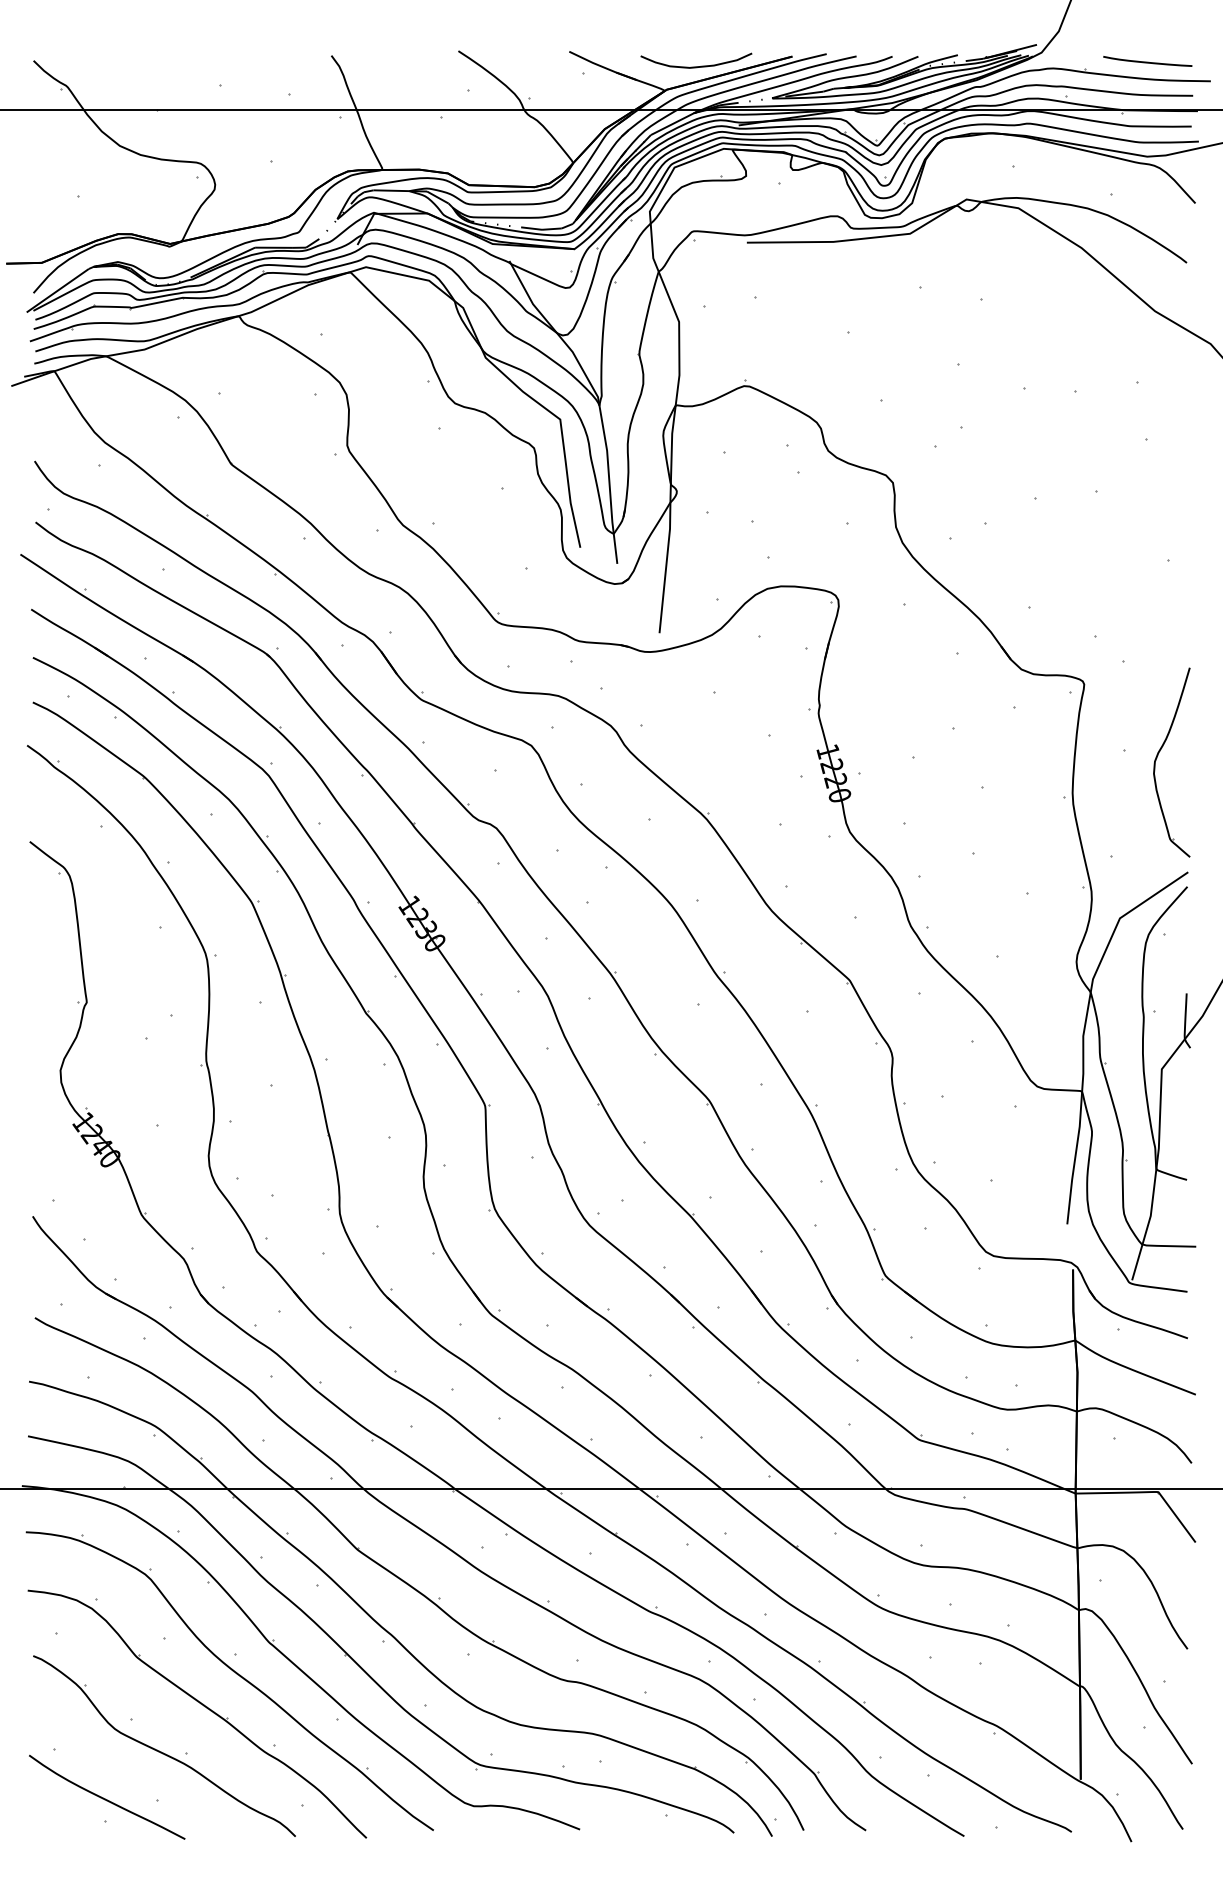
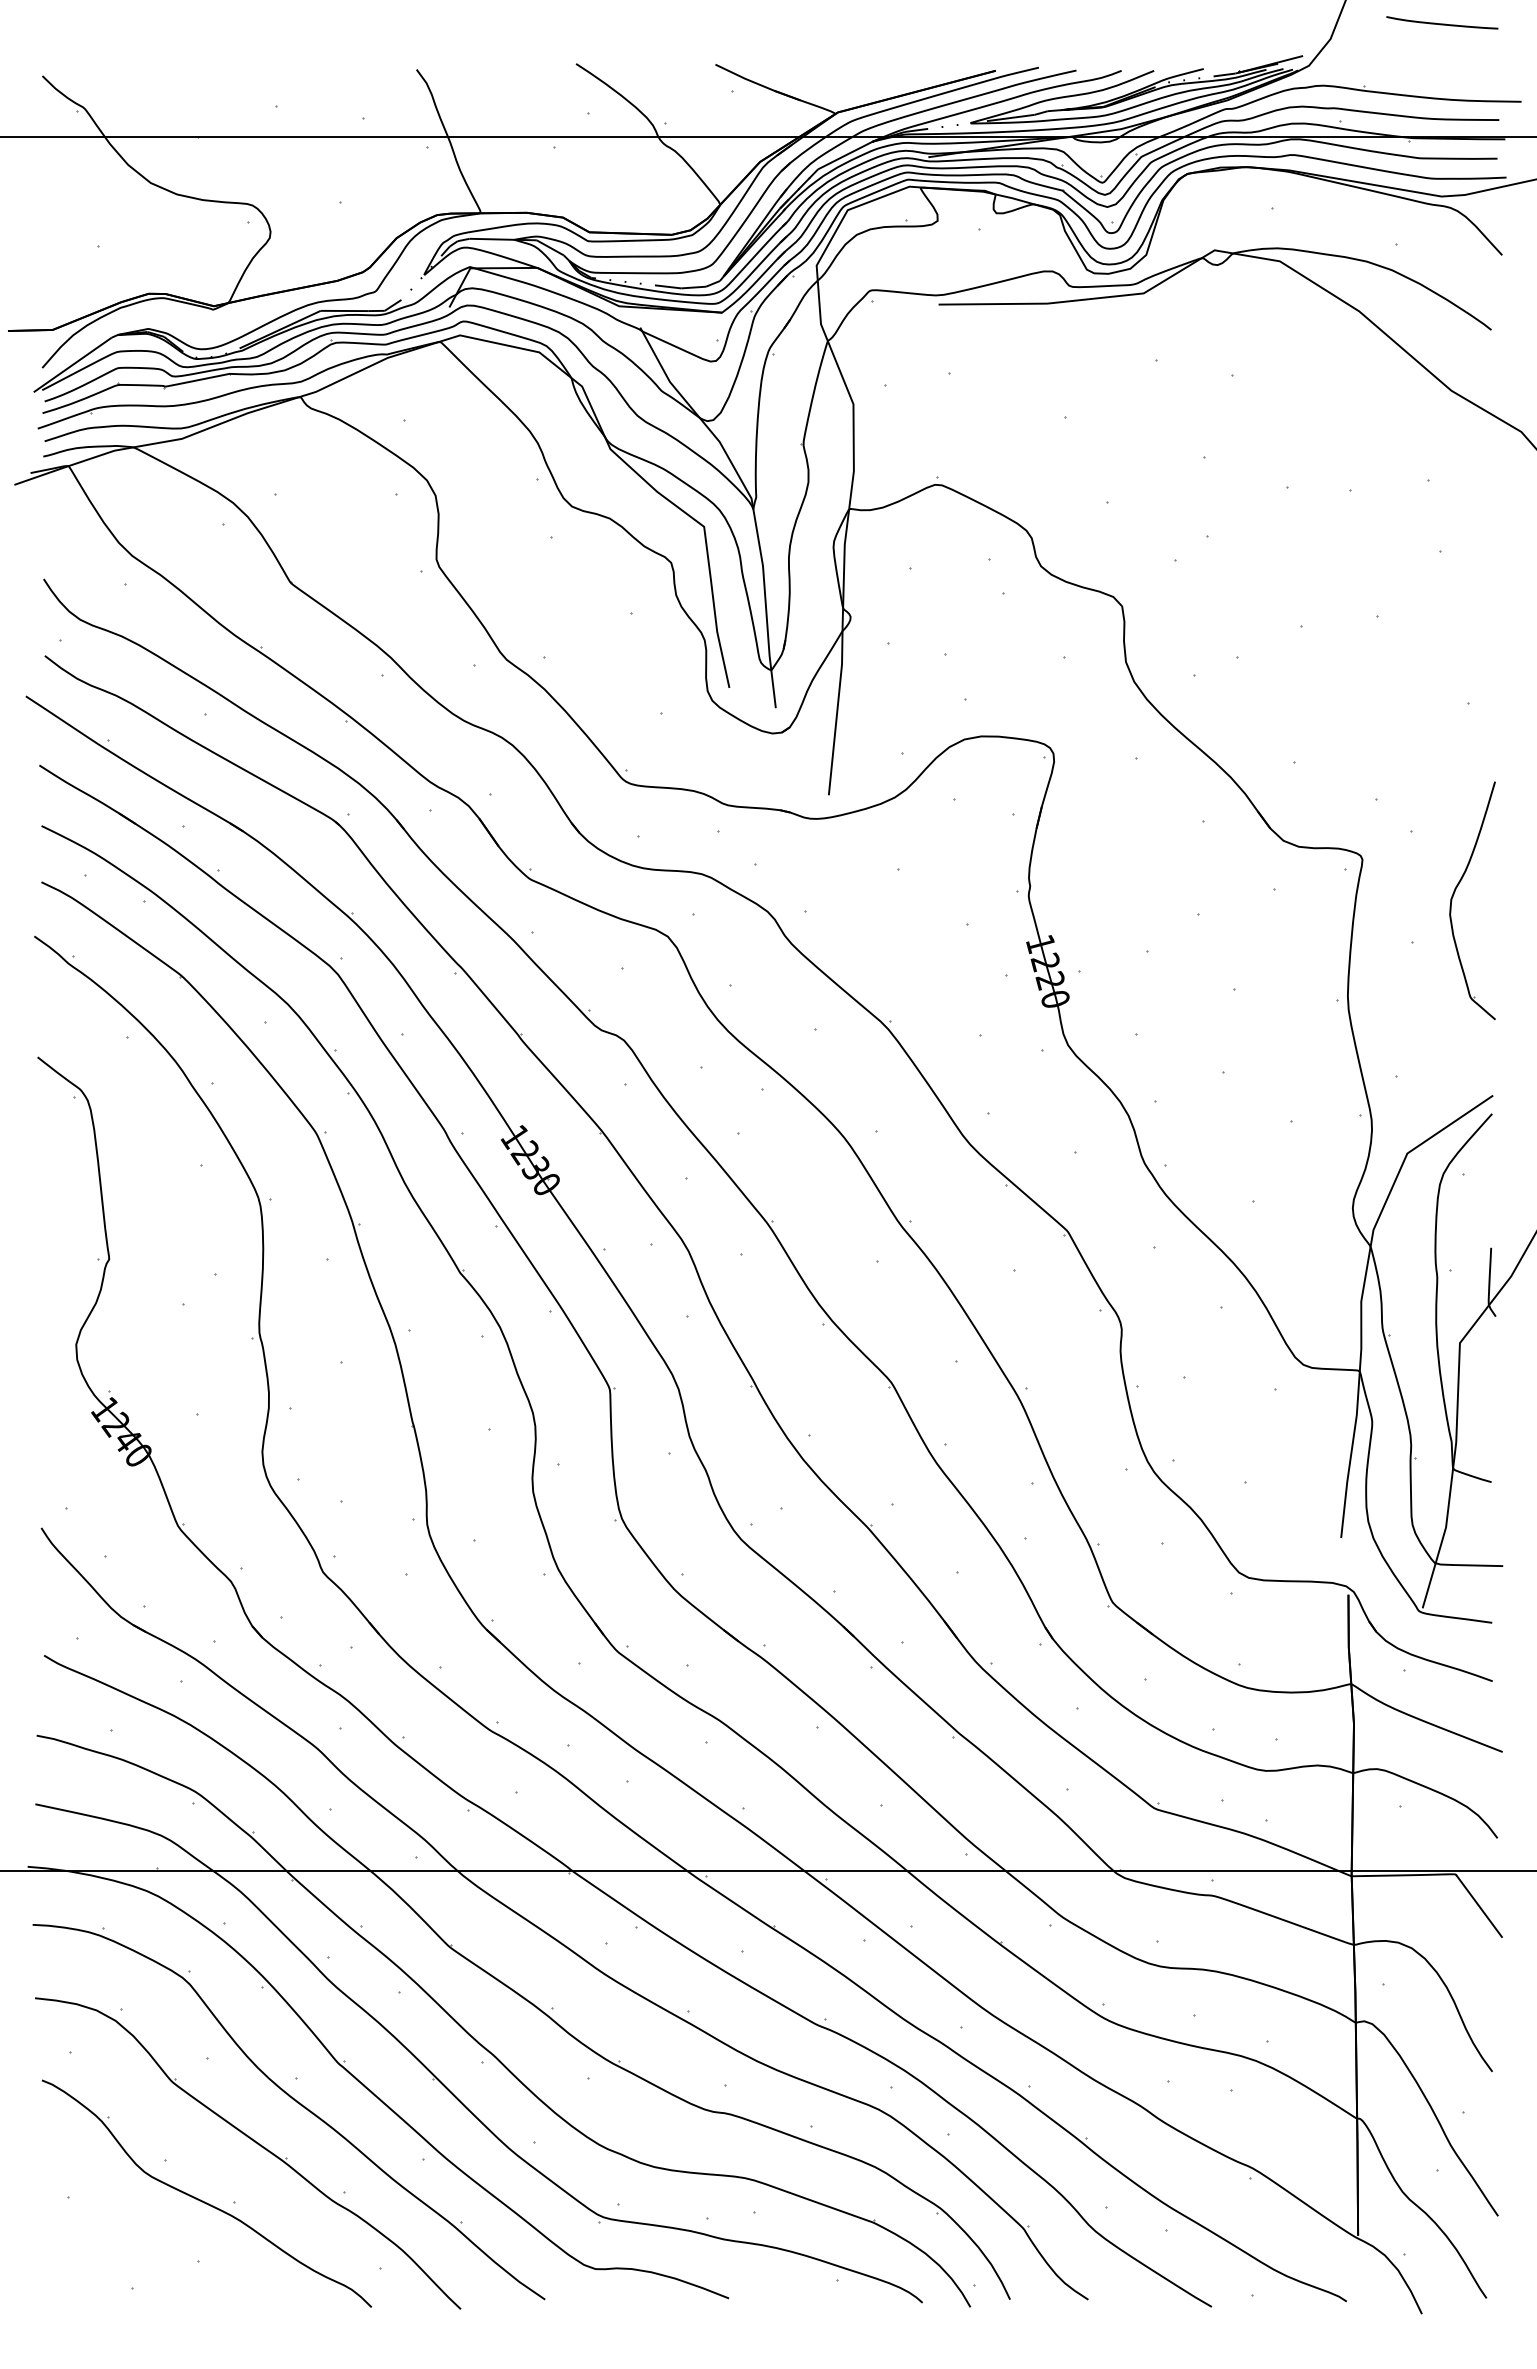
curve: (1147, 61) -> (1442, 23), moved
curve: (696, 66) -> (875, 83), removed
part: (1158, 755) -> (1455, 892), moved
curve: (105, 1798) -> (132, 2259), removed

